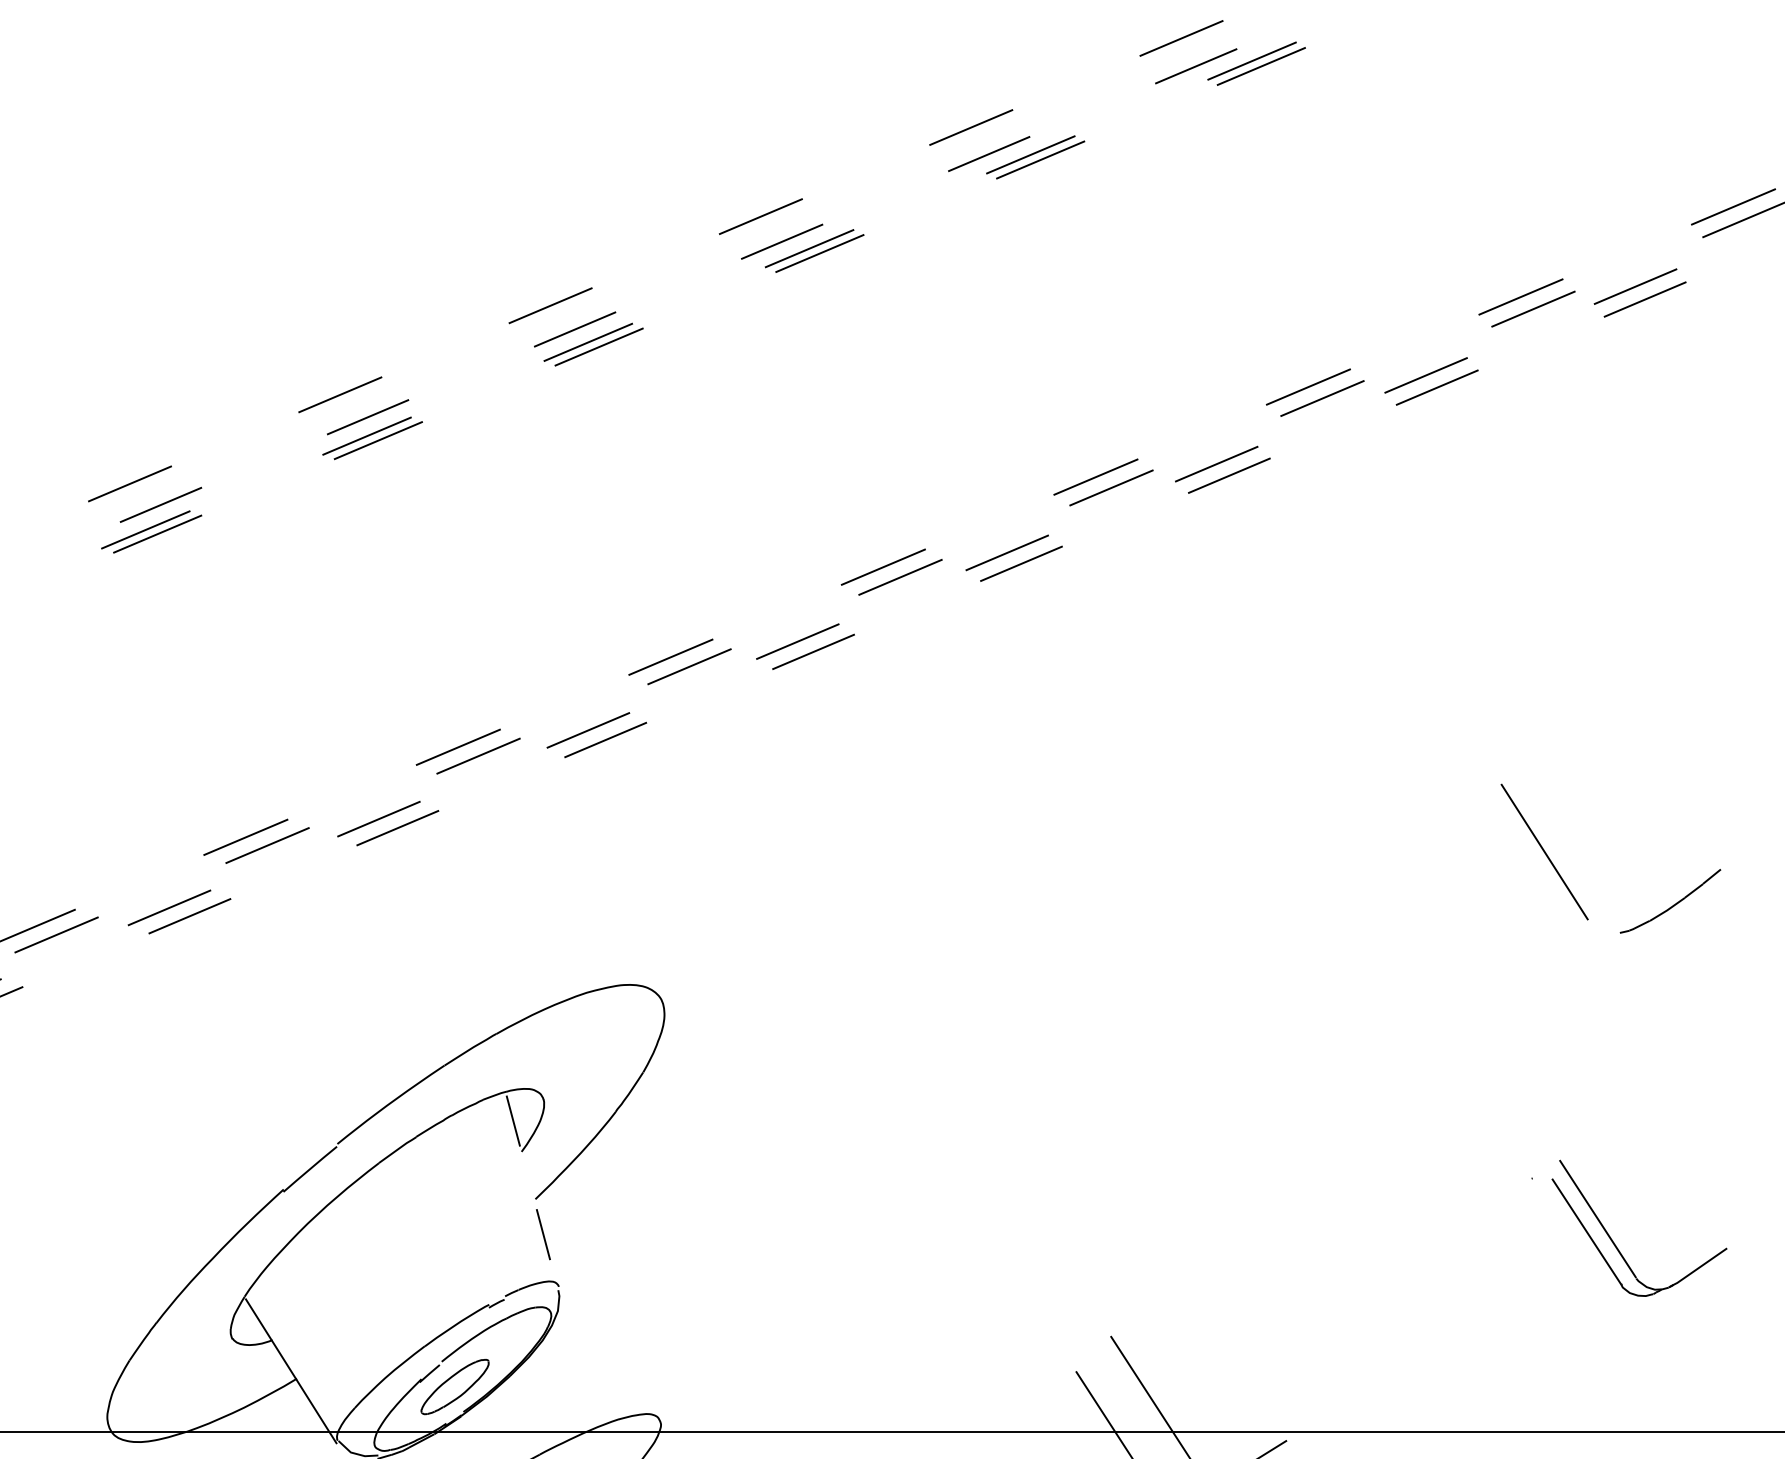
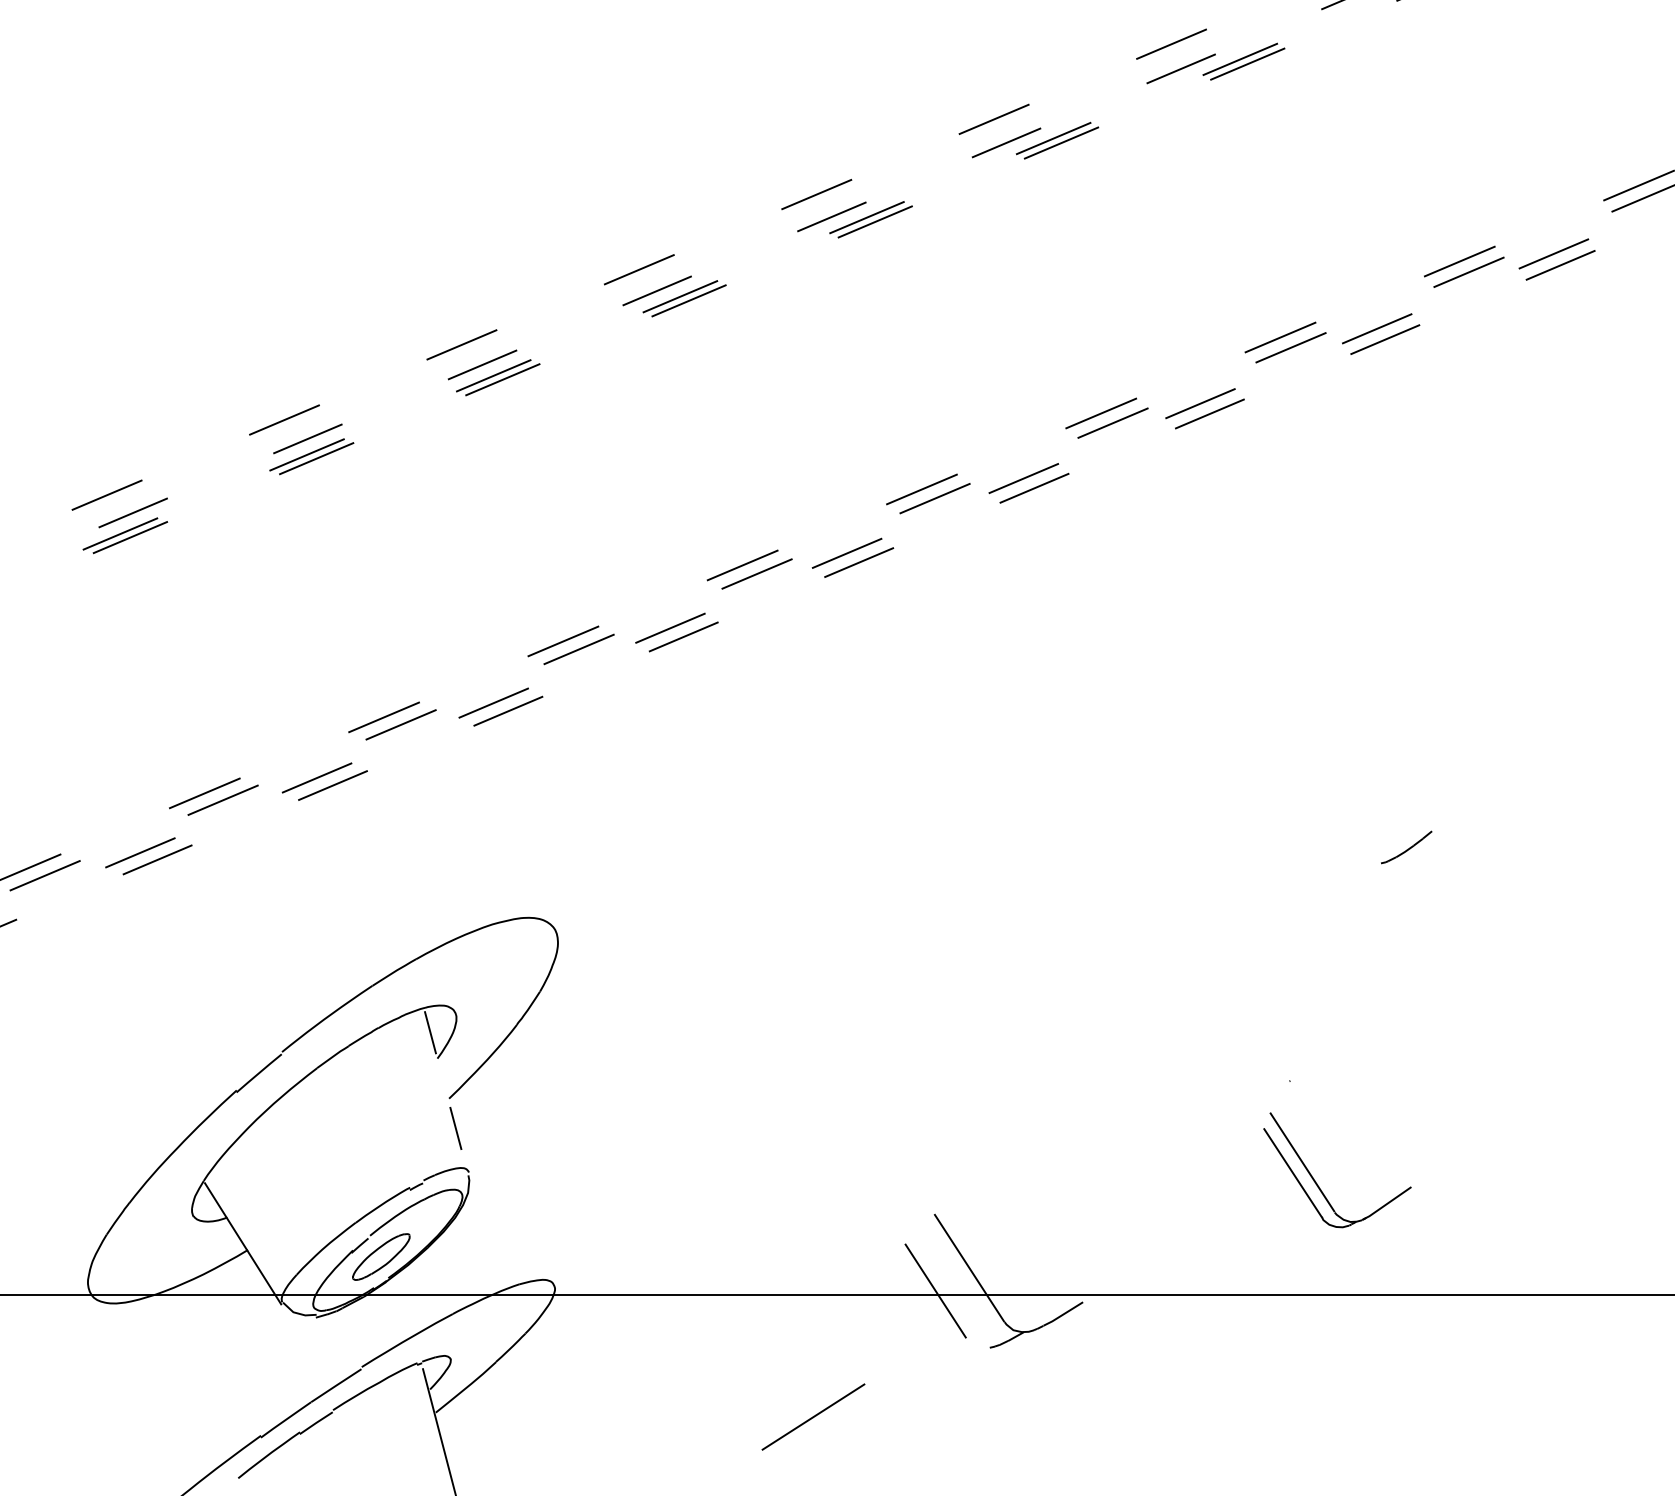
line: (1544, 851) -> (1300, 805), removed
part: (1670, 901) -> (1406, 847), size x0.6
part: (1615, 1244) -> (1317, 1183), moved

